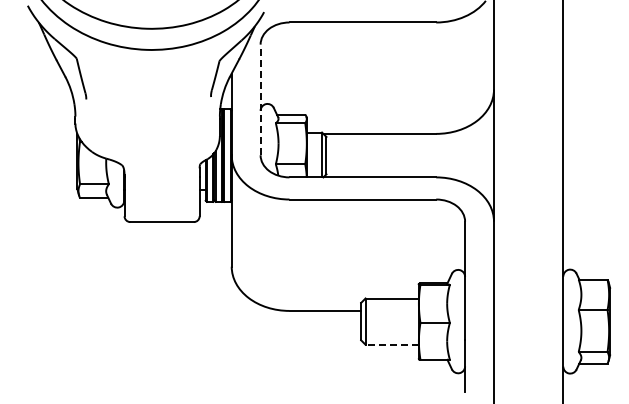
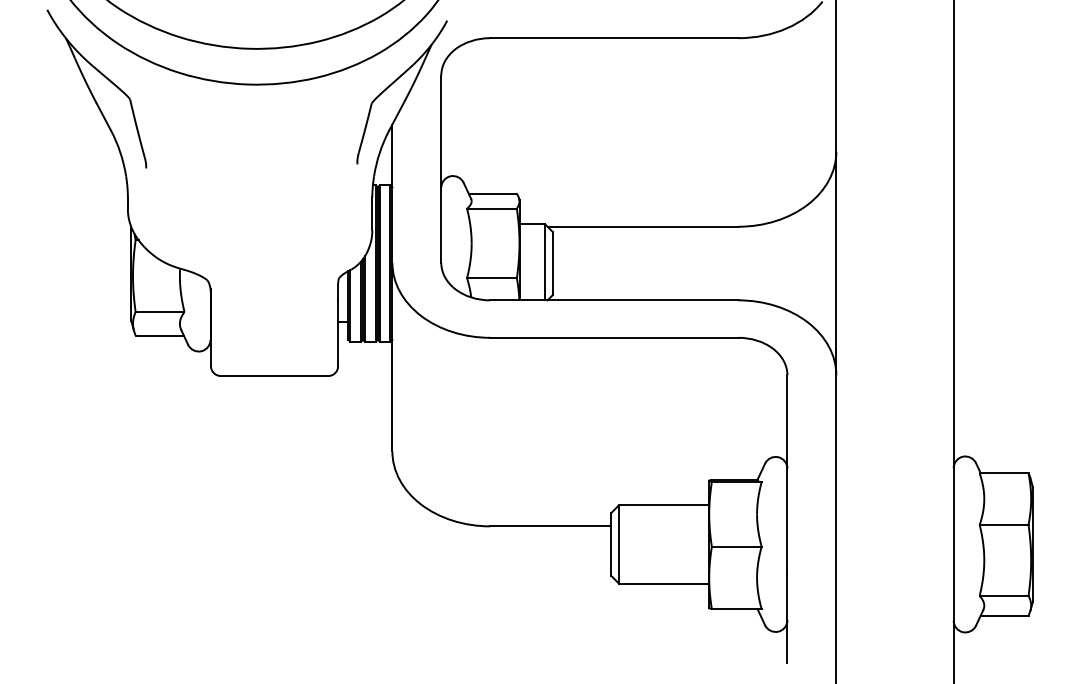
line: (260, 99) -> (441, 168), dashed -> solid
line: (392, 344) -> (664, 583), dashed -> solid

